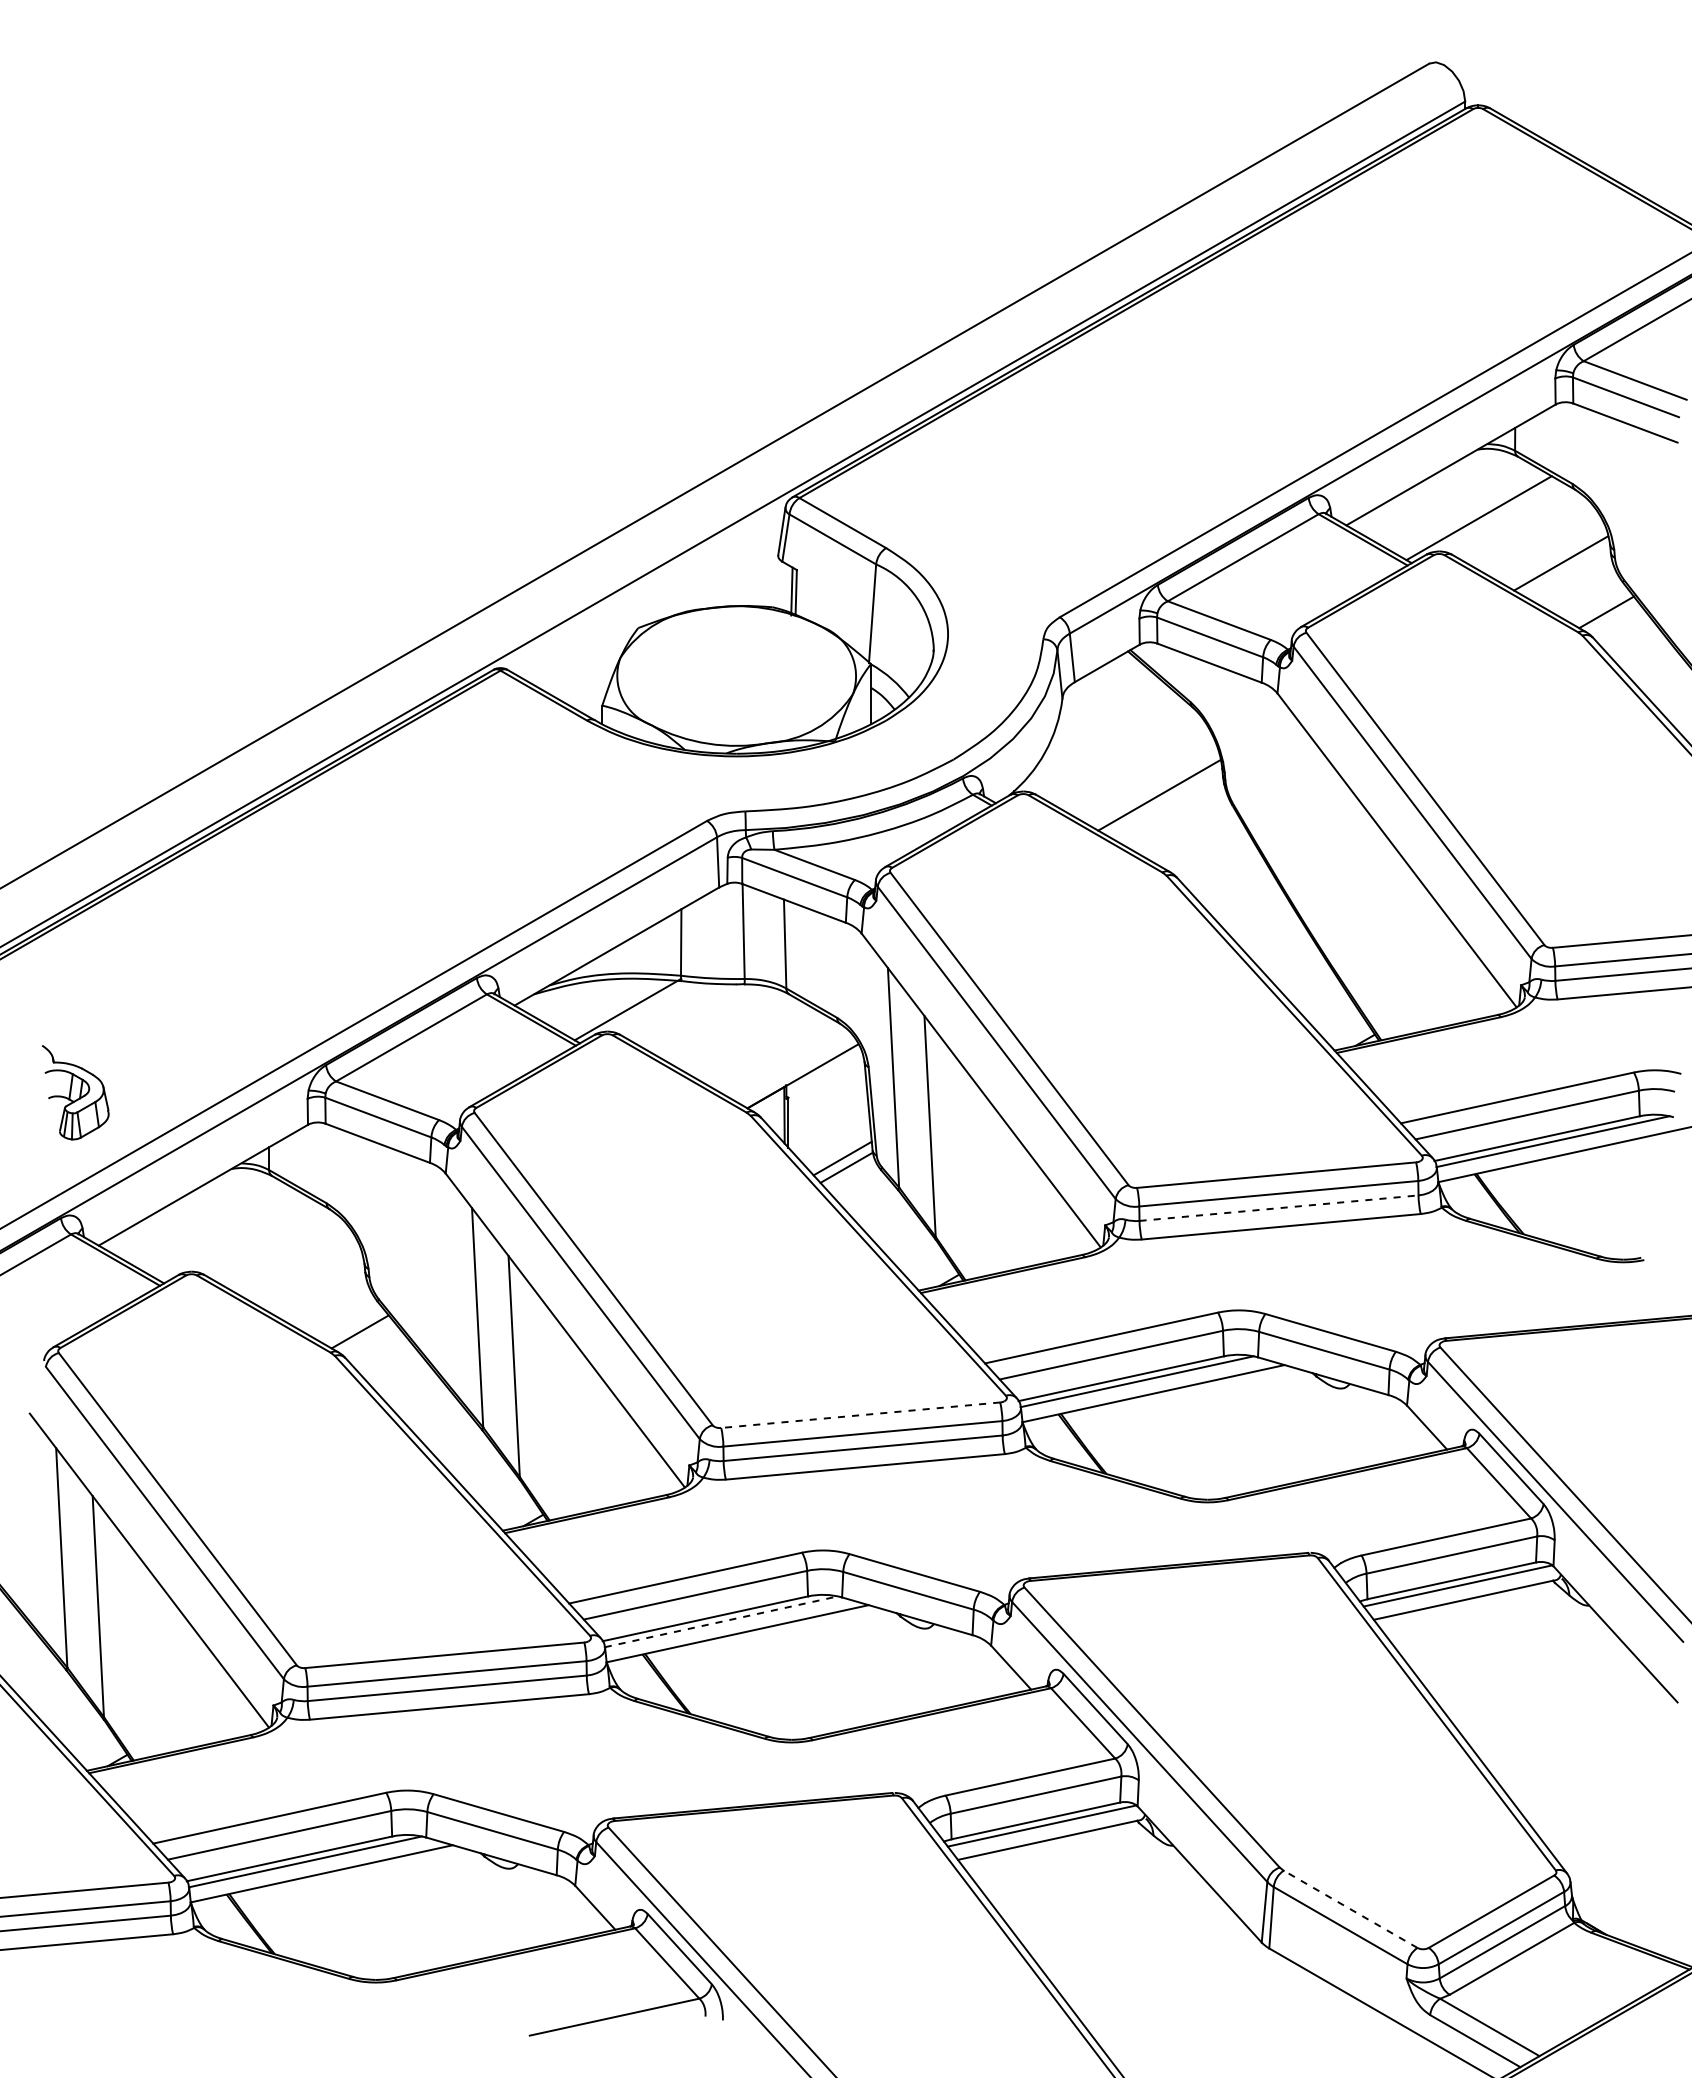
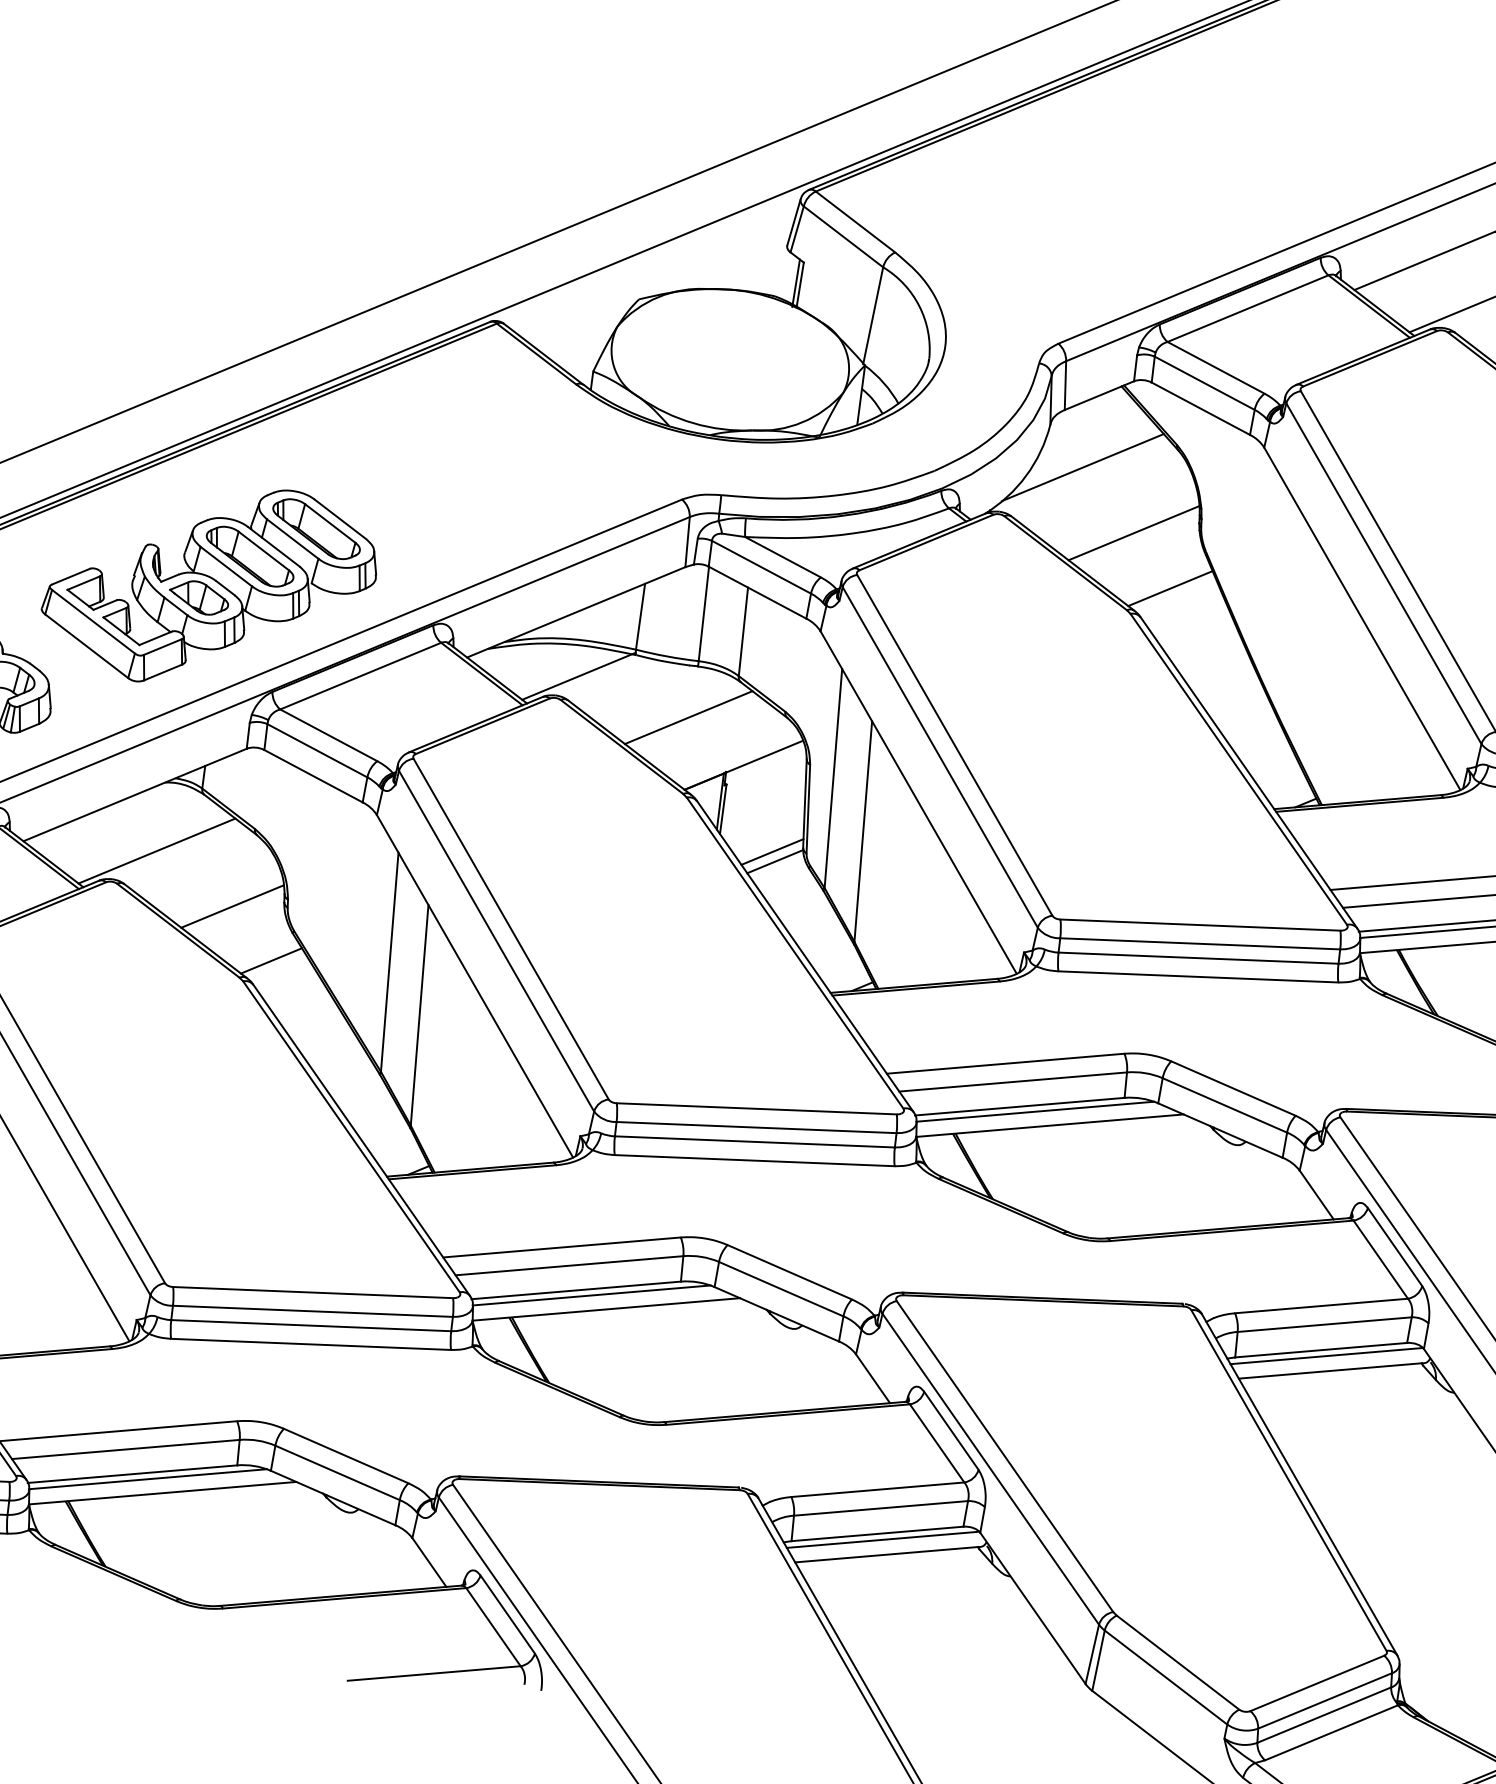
line: (1100, 736) -> (1083, 467), added
line: (1202, 845) -> (1170, 588), added
part: (249, 967) -> (209, 585), added
line: (741, 1035) -> (688, 716), added
line: (1279, 1208) -> (1199, 958), dashed -> solid
line: (231, 1237) -> (156, 850), added
line: (314, 1282) -> (232, 905), added
line: (860, 1415) -> (756, 1109), dashed -> solid
line: (721, 1621) -> (591, 1295), dashed -> solid
line: (1350, 1909) -> (1177, 1662), dashed -> solid

